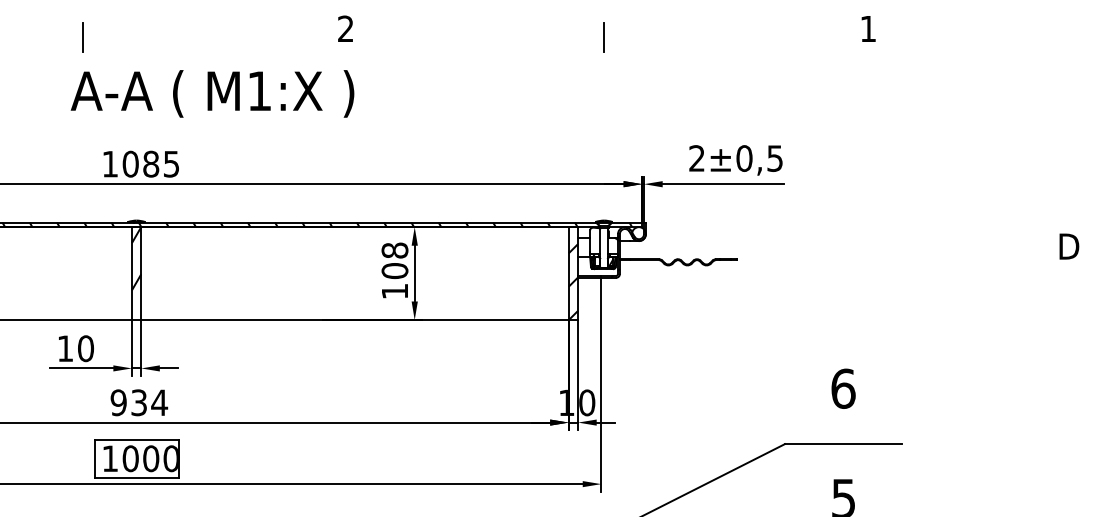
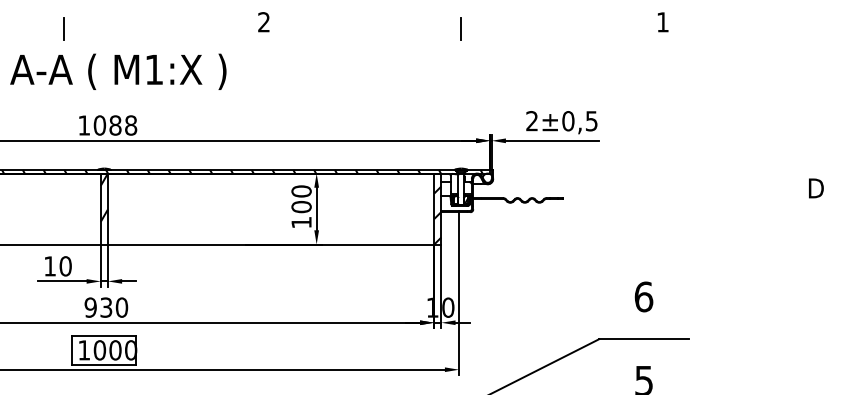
text: (212, 93) -> (118, 71), moved
text: (172, 164) -> (131, 125), 1085 -> 1088
text: (394, 250) -> (301, 191), 108 -> 100
text: (159, 402) -> (121, 307), 934 -> 930

